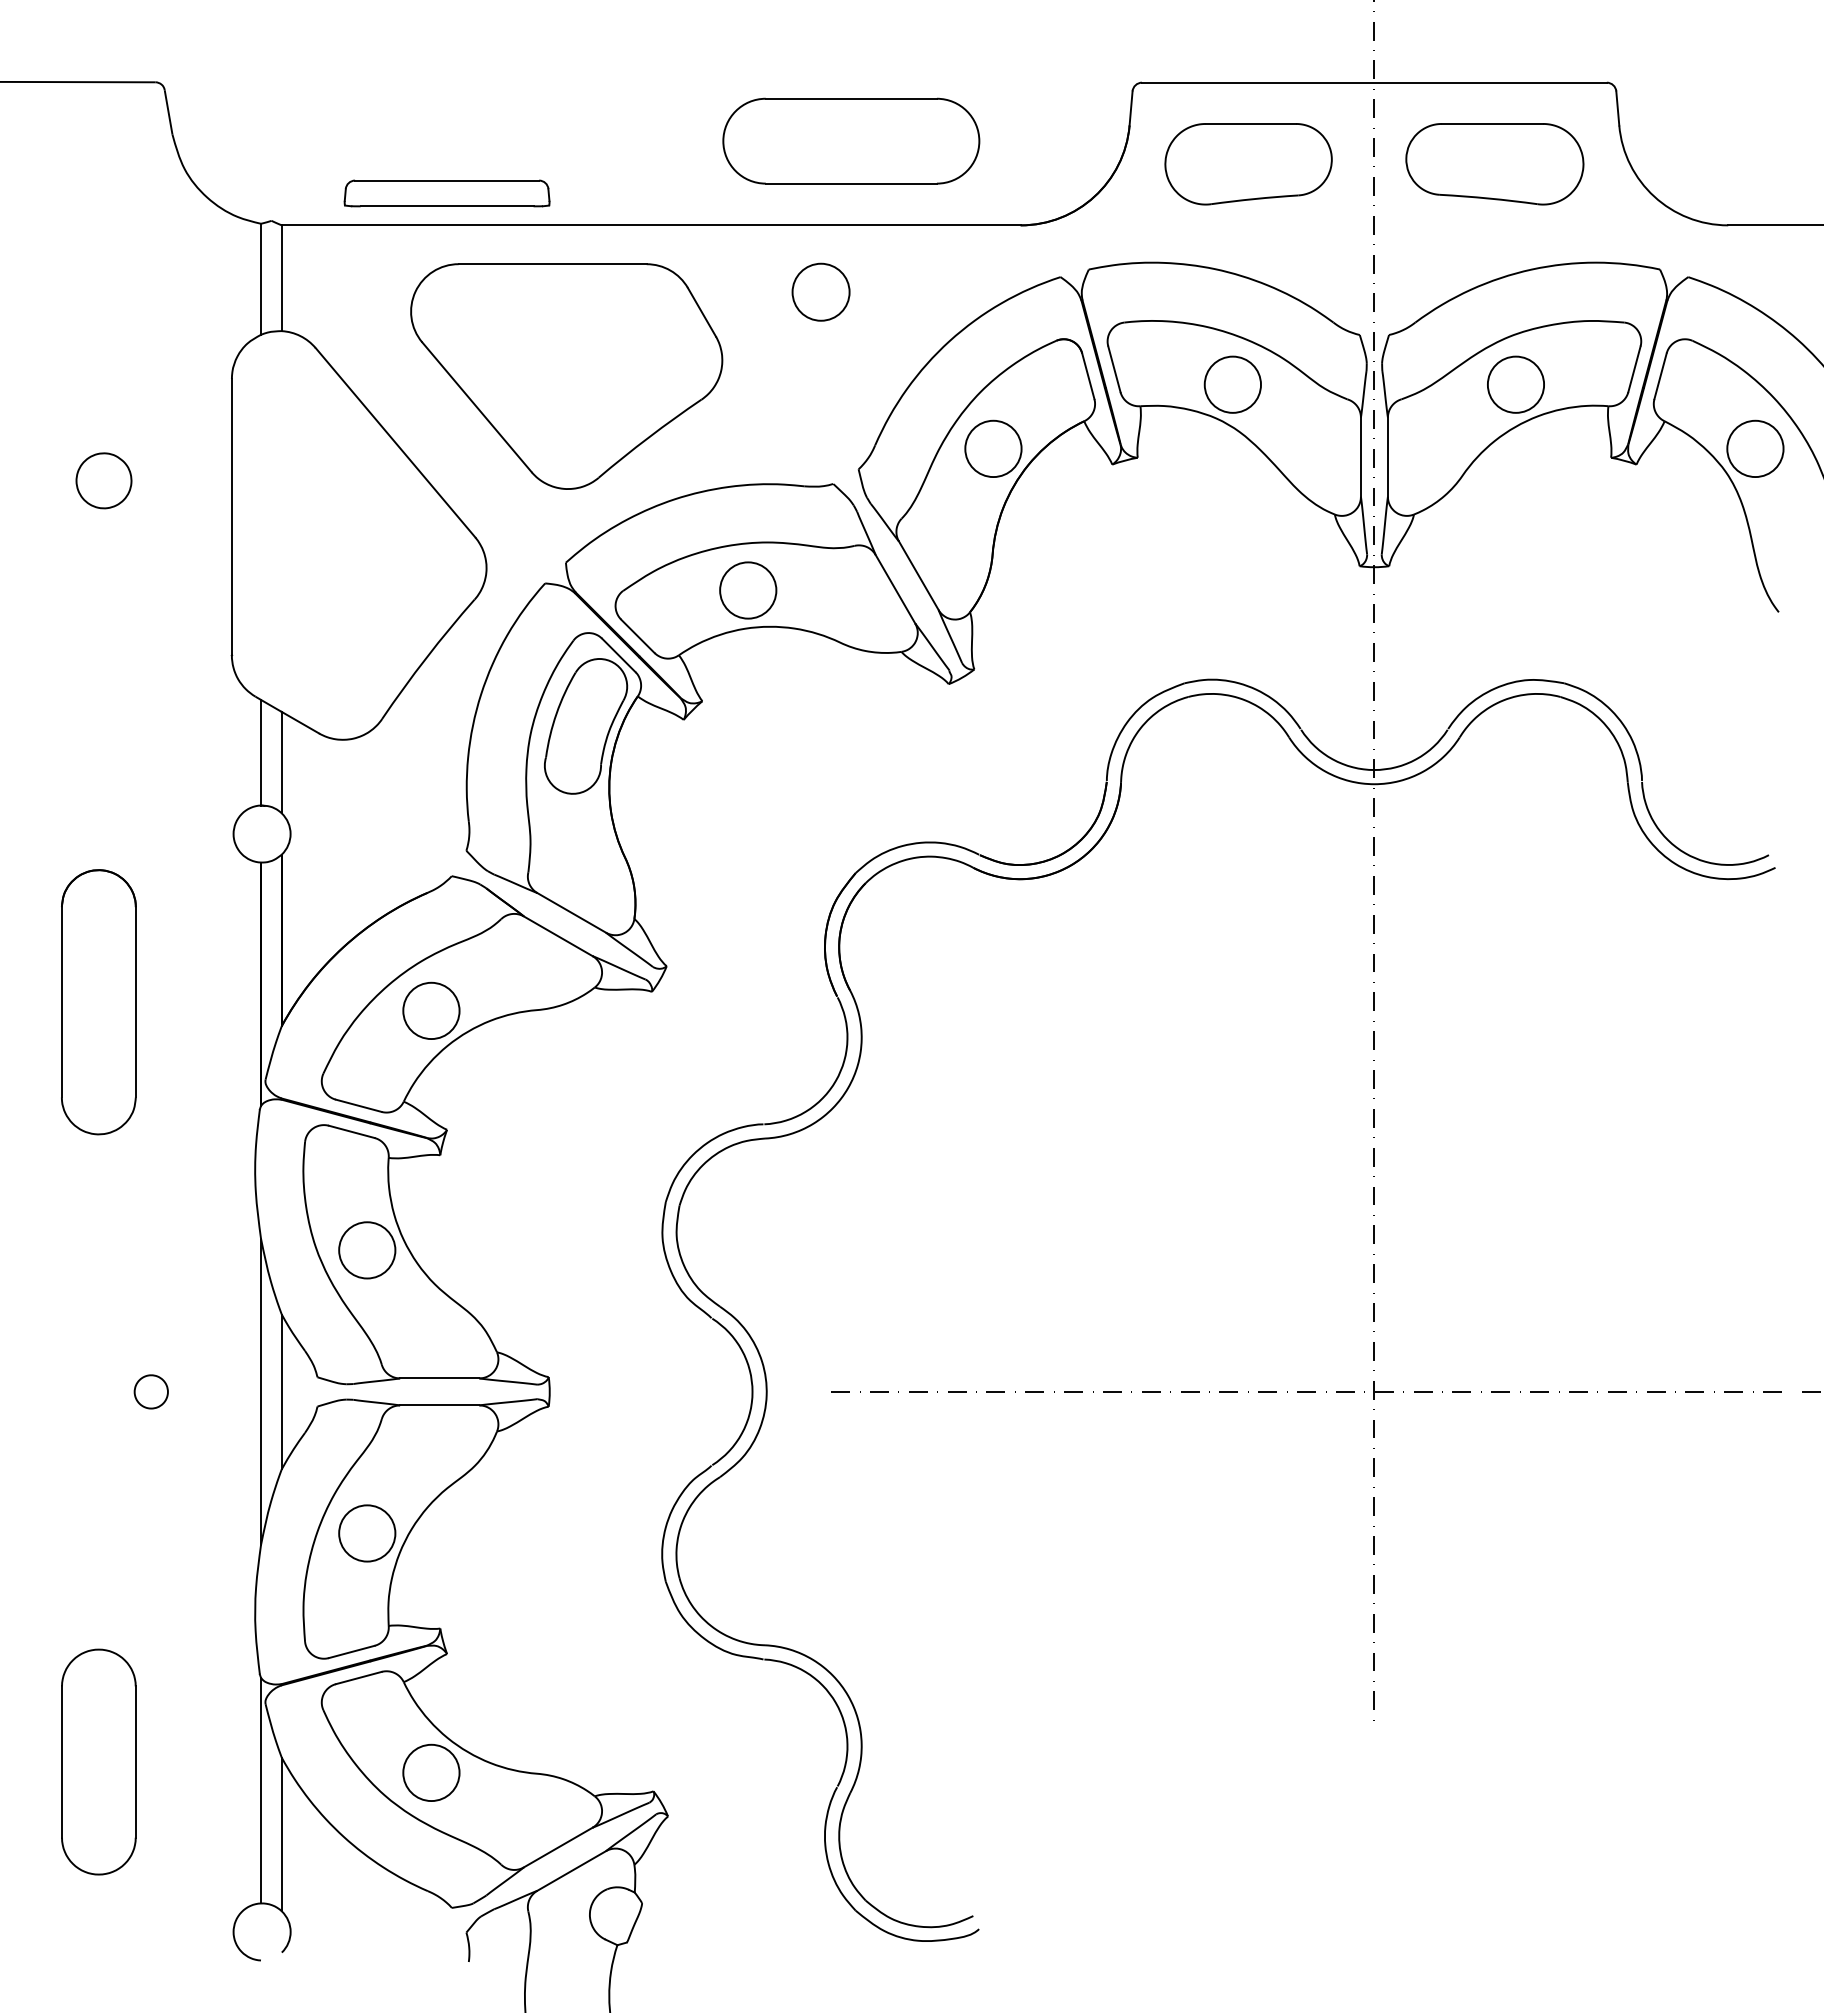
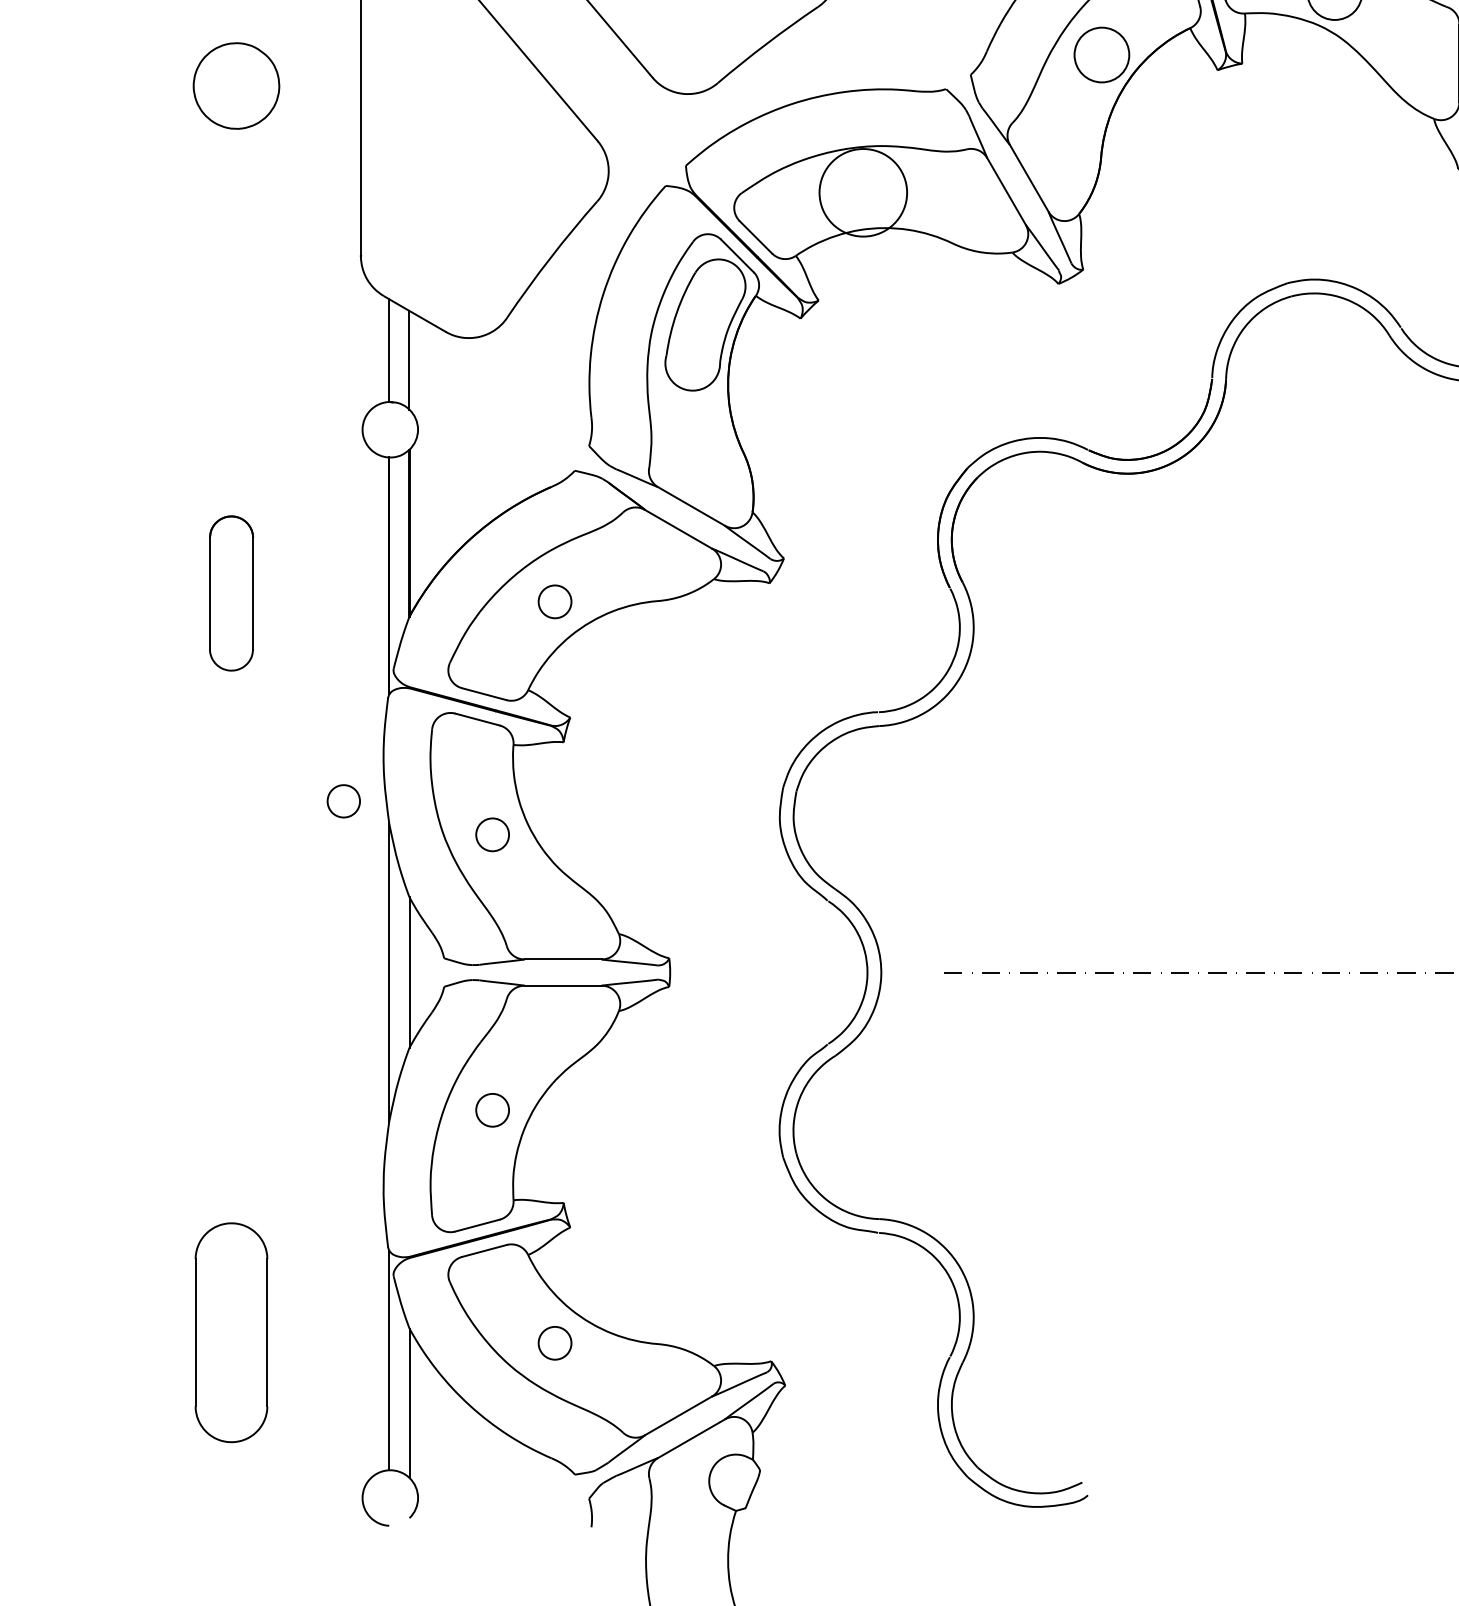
part: (103, 480) -> (235, 85), size x1.6
circle: (748, 590) -> (863, 192), size x1.6
part: (98, 1002) -> (231, 593), size x0.6
circle: (431, 1010) -> (555, 601), size x0.6
circle: (367, 1250) -> (492, 834), size x0.6
part: (150, 1391) -> (343, 800), moved
circle: (367, 1533) -> (492, 1110), size x0.6
circle: (431, 1772) -> (555, 1342), size x0.6

